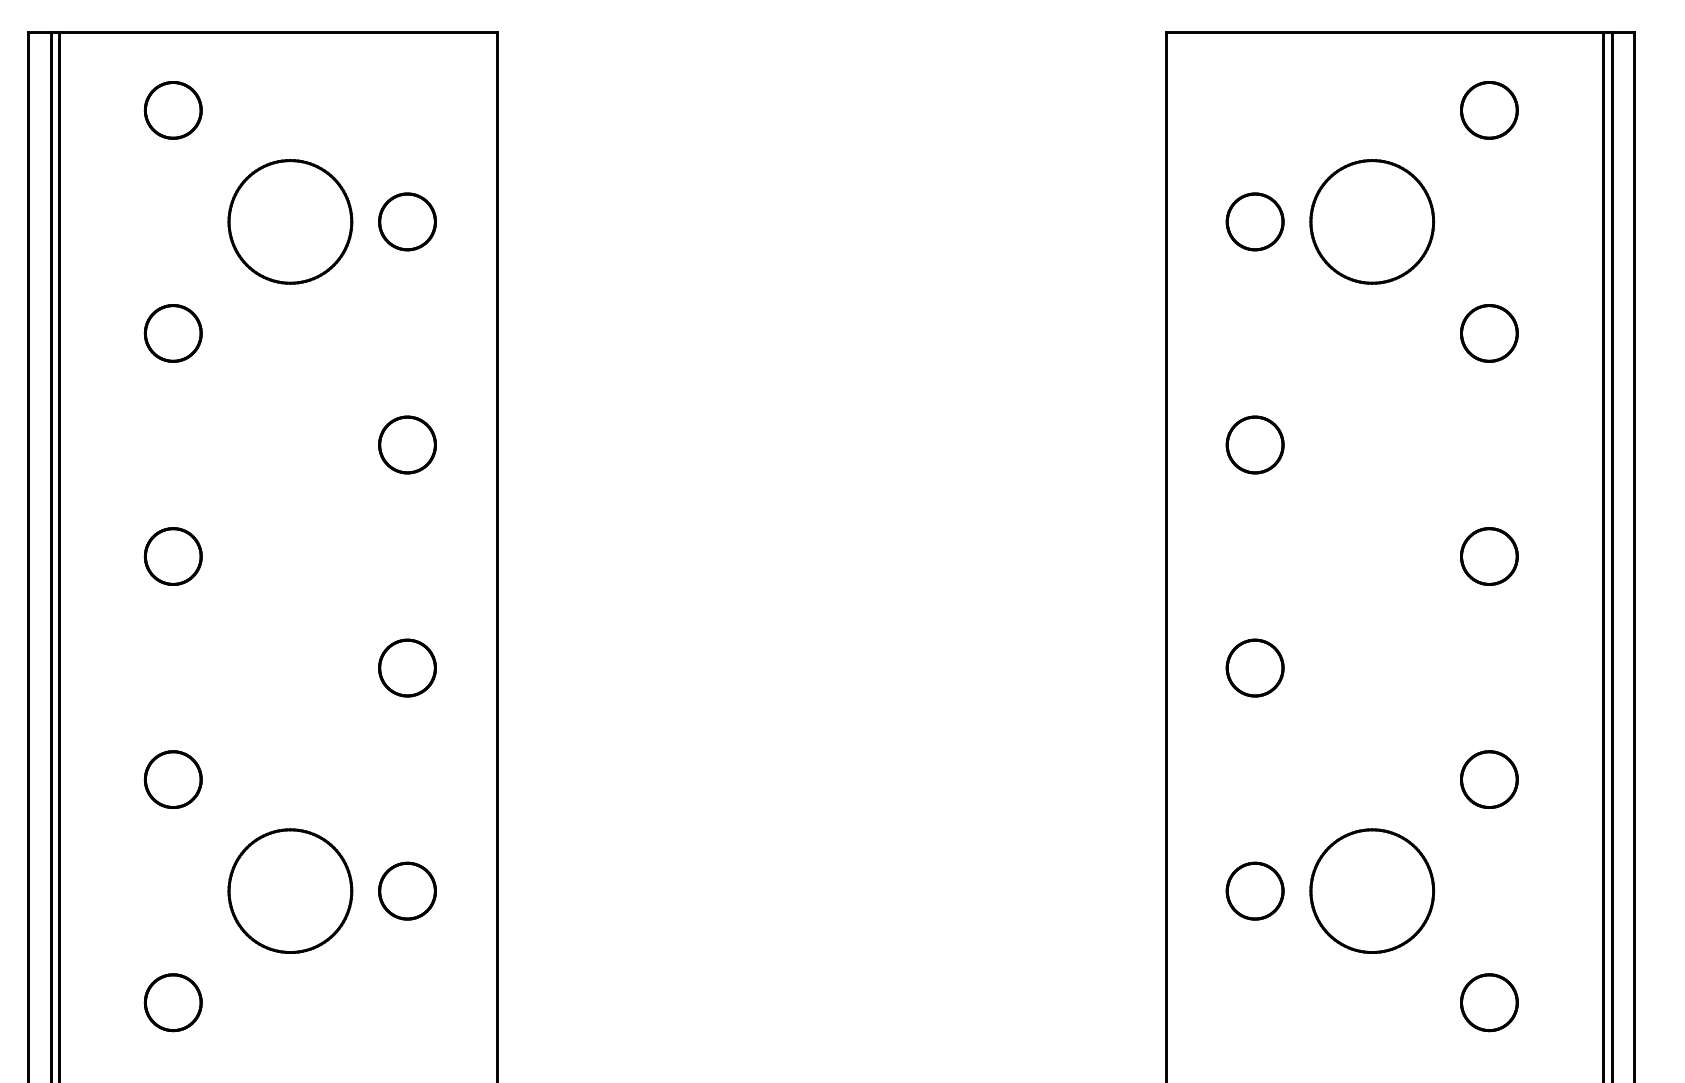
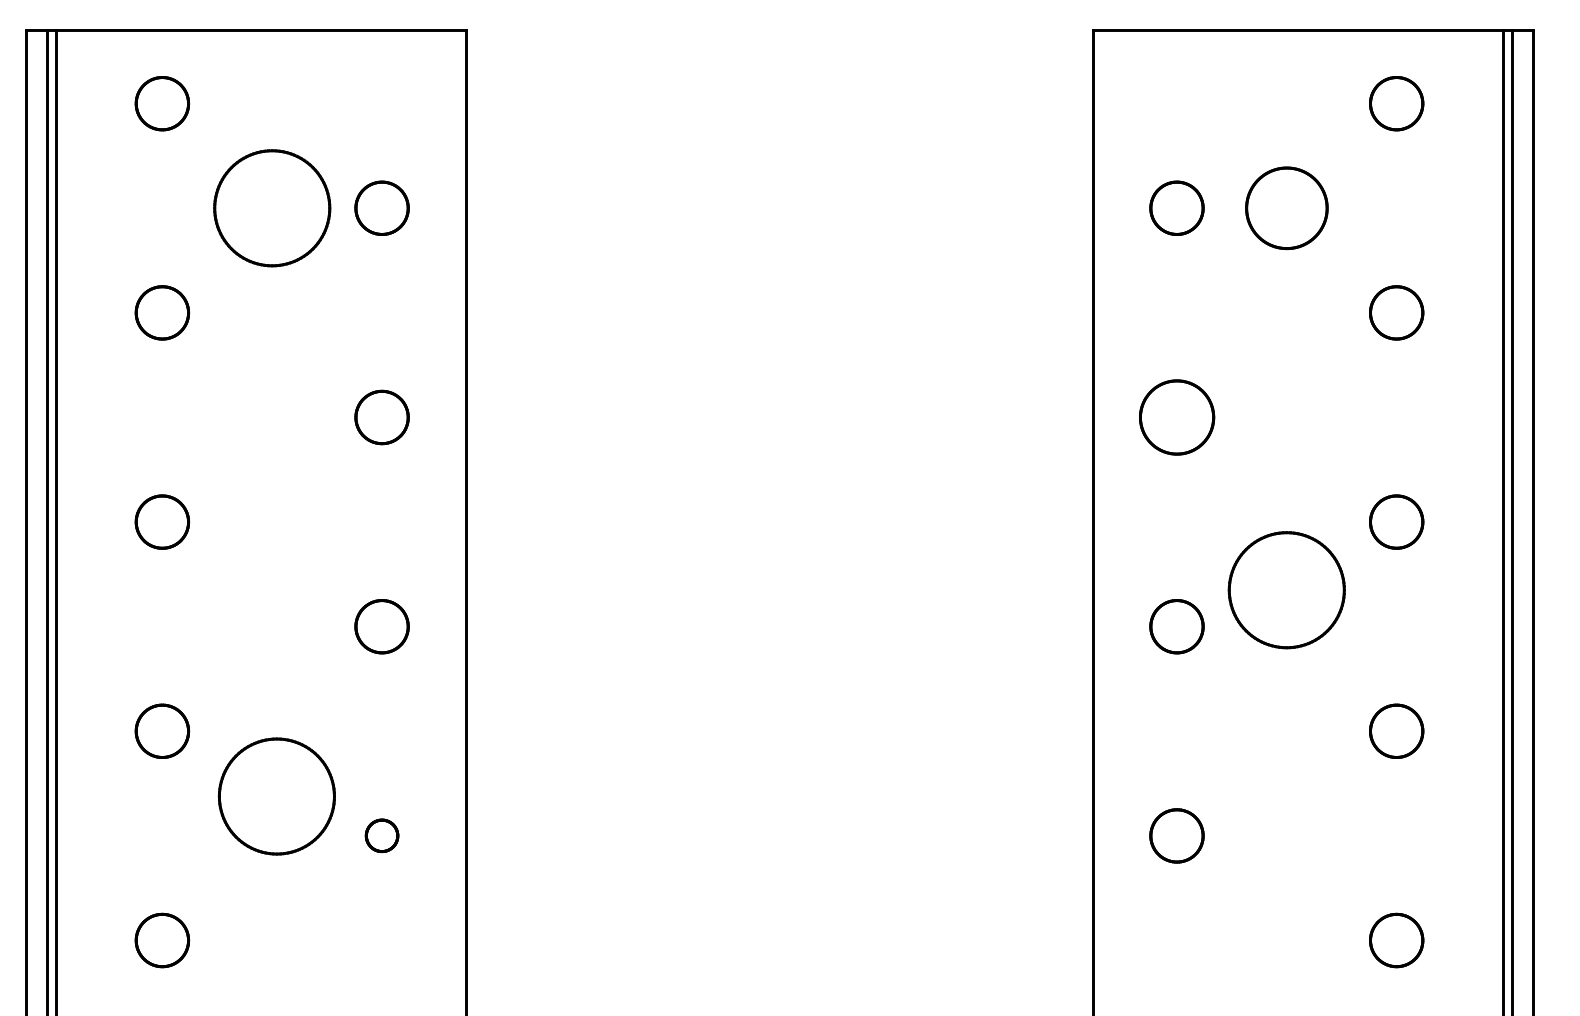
part: (1372, 221) -> (1287, 207), size x0.7
part: (1254, 444) -> (1176, 417), size x1.4
part: (290, 890) -> (277, 795), moved
part: (407, 890) -> (382, 835), size x0.6
part: (1372, 890) -> (1287, 589), moved

